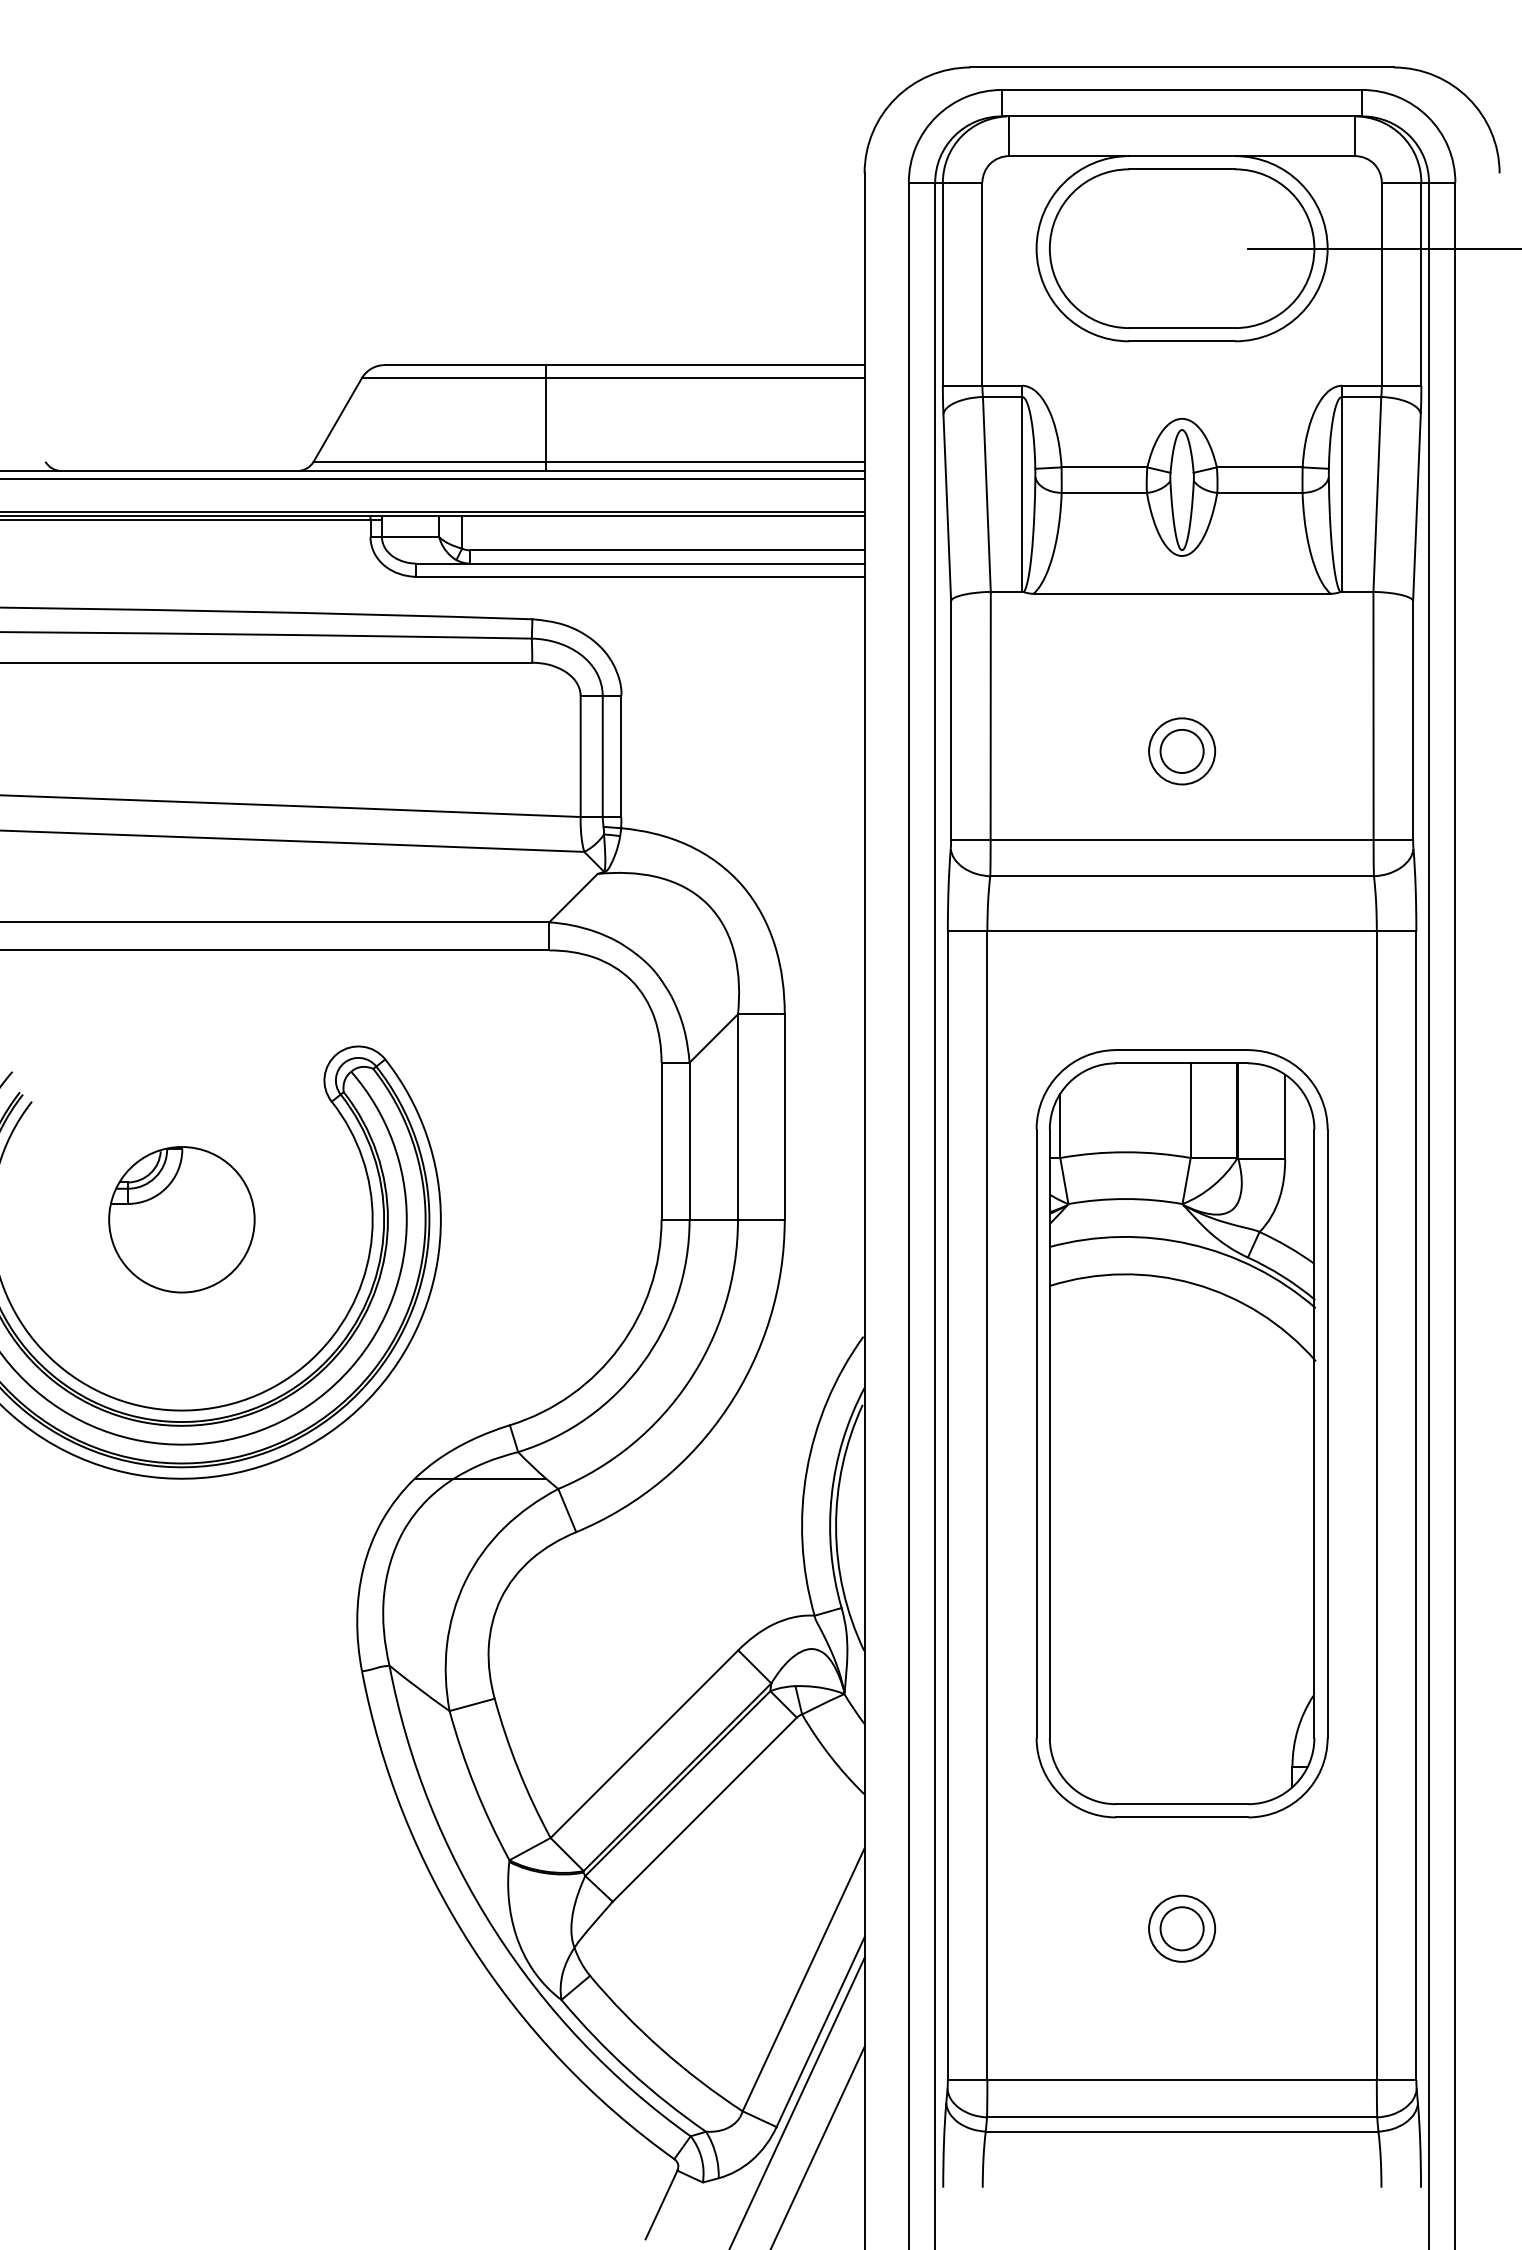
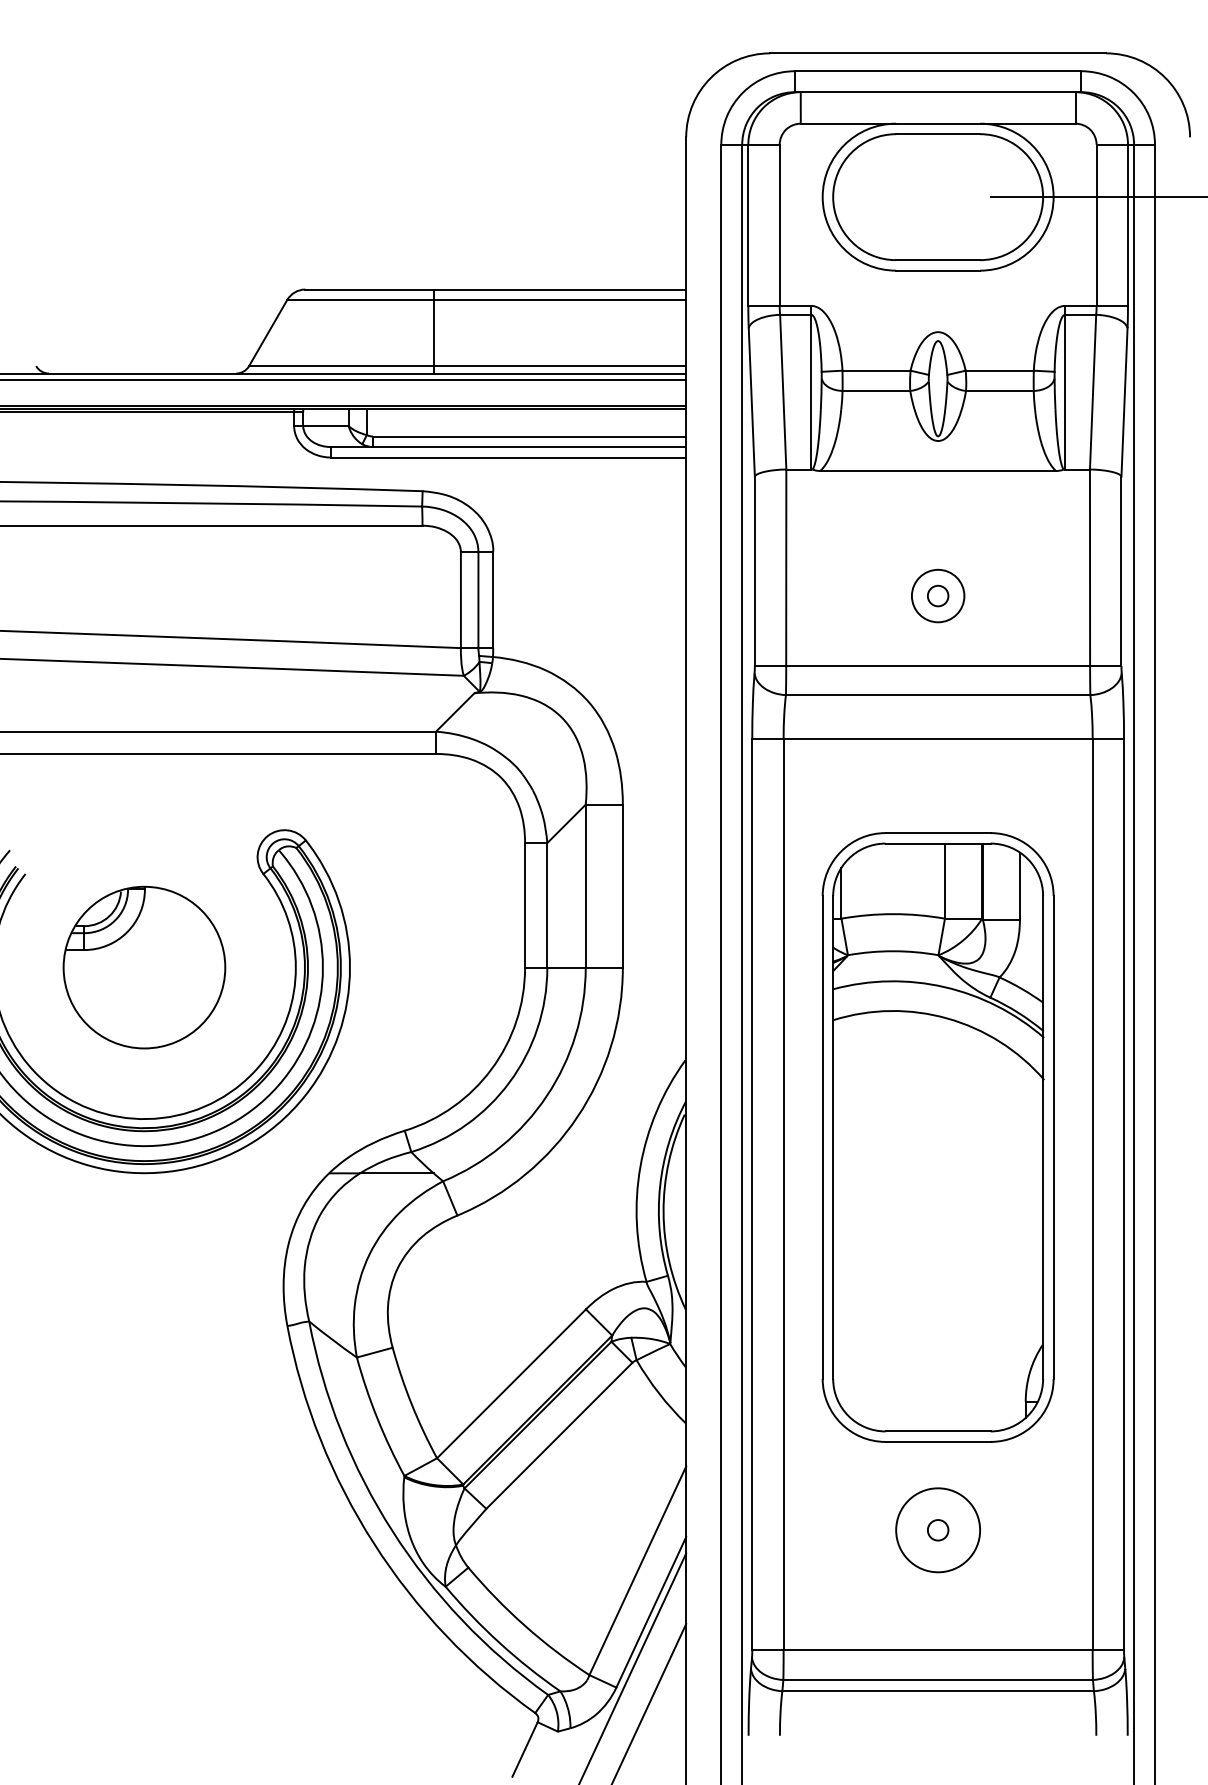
circle: (1181, 750) -> (937, 595), size x0.6
part: (181, 1219) -> (144, 967), size x1.4
circle: (1181, 1928) -> (937, 1530), size x0.6
circle: (1182, 1928) -> (938, 1530), size x1.6

